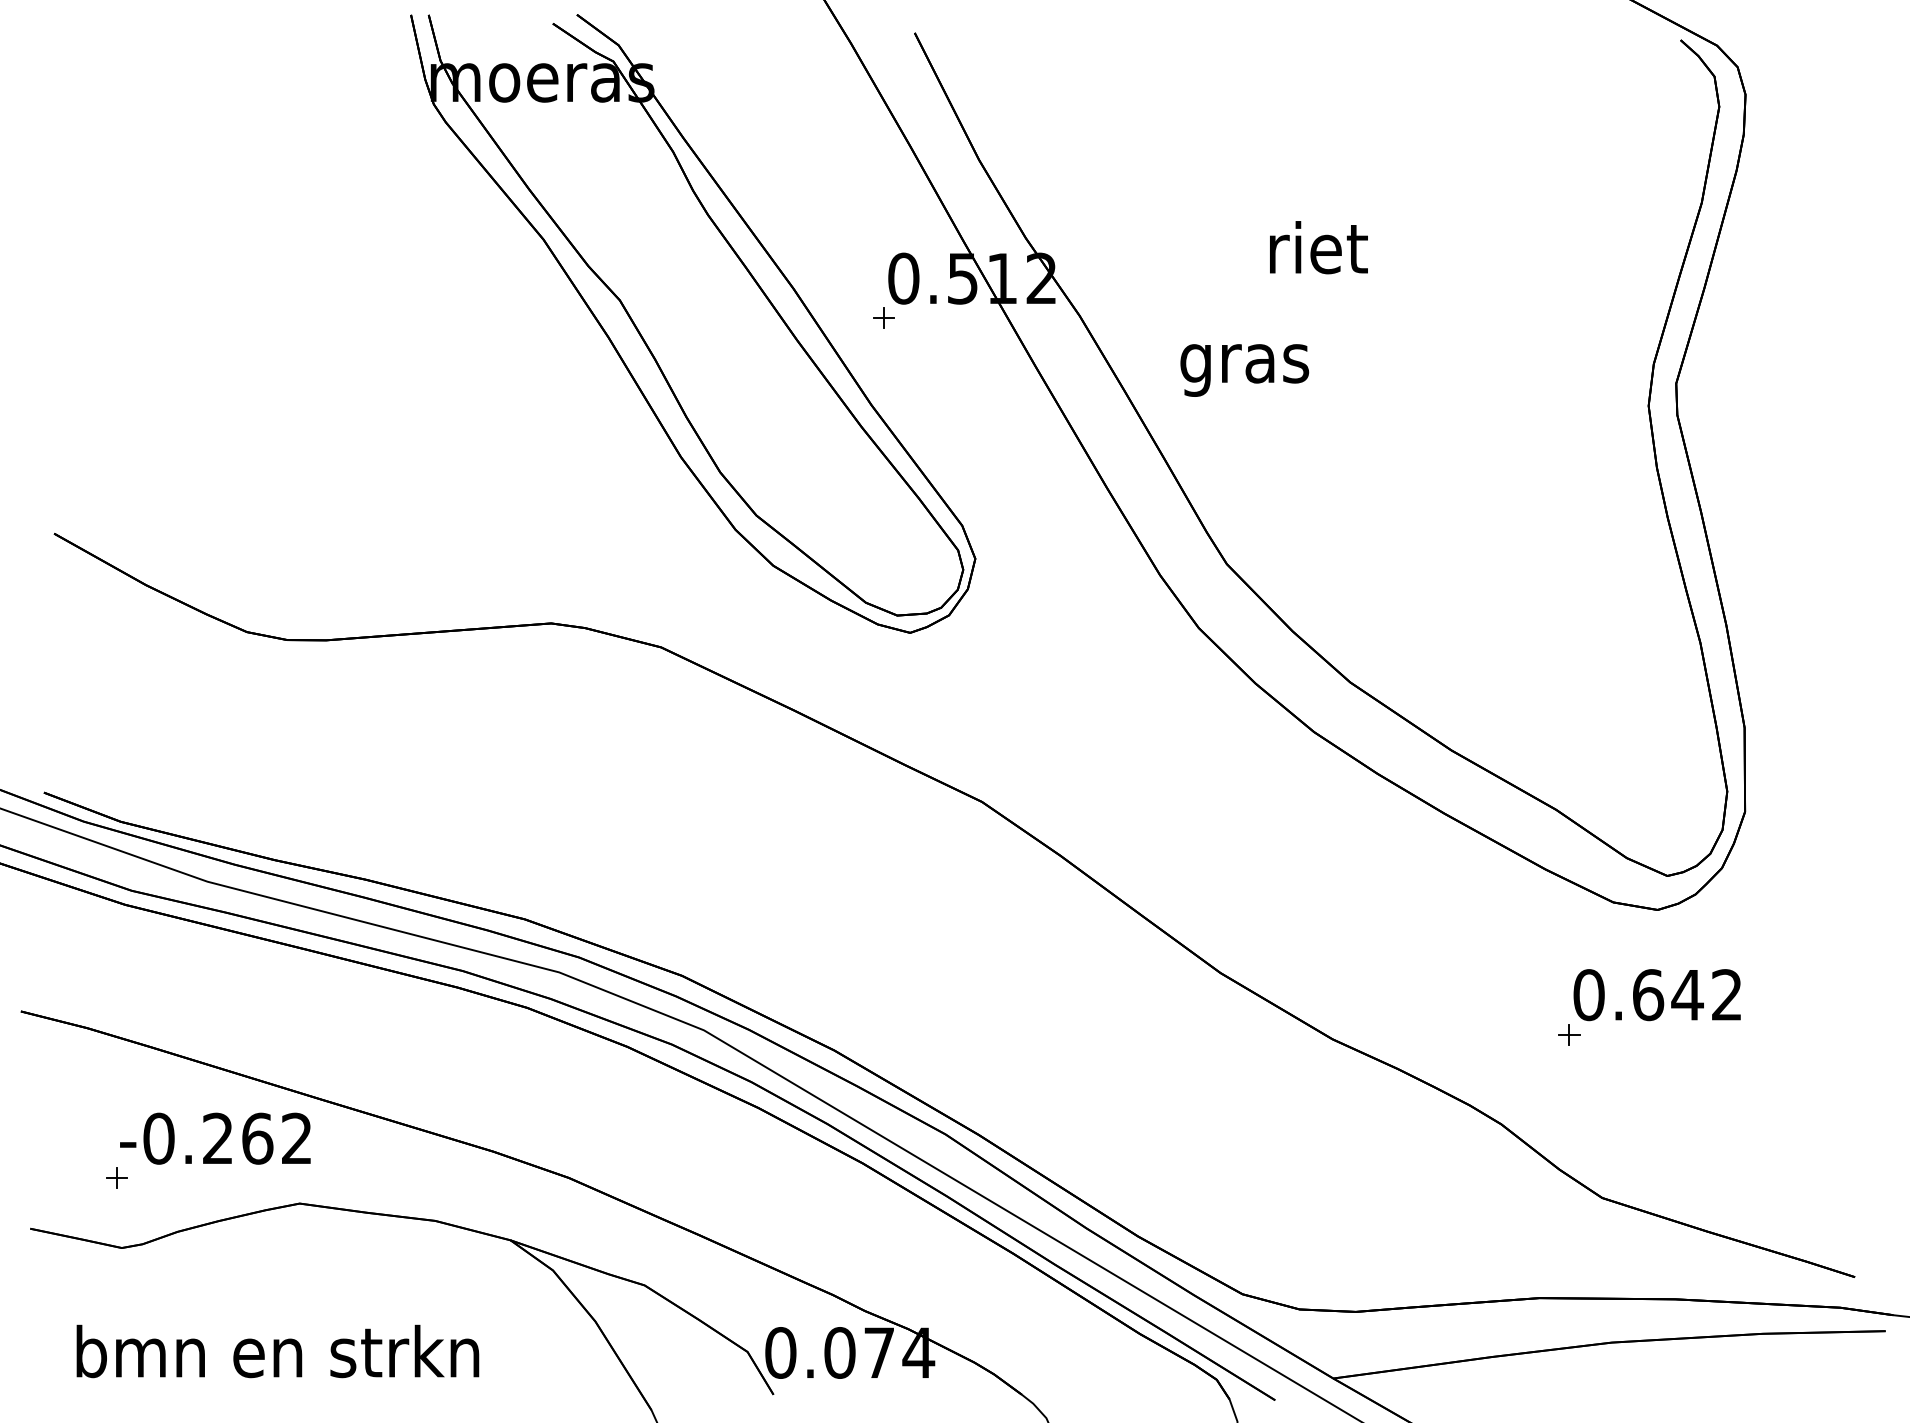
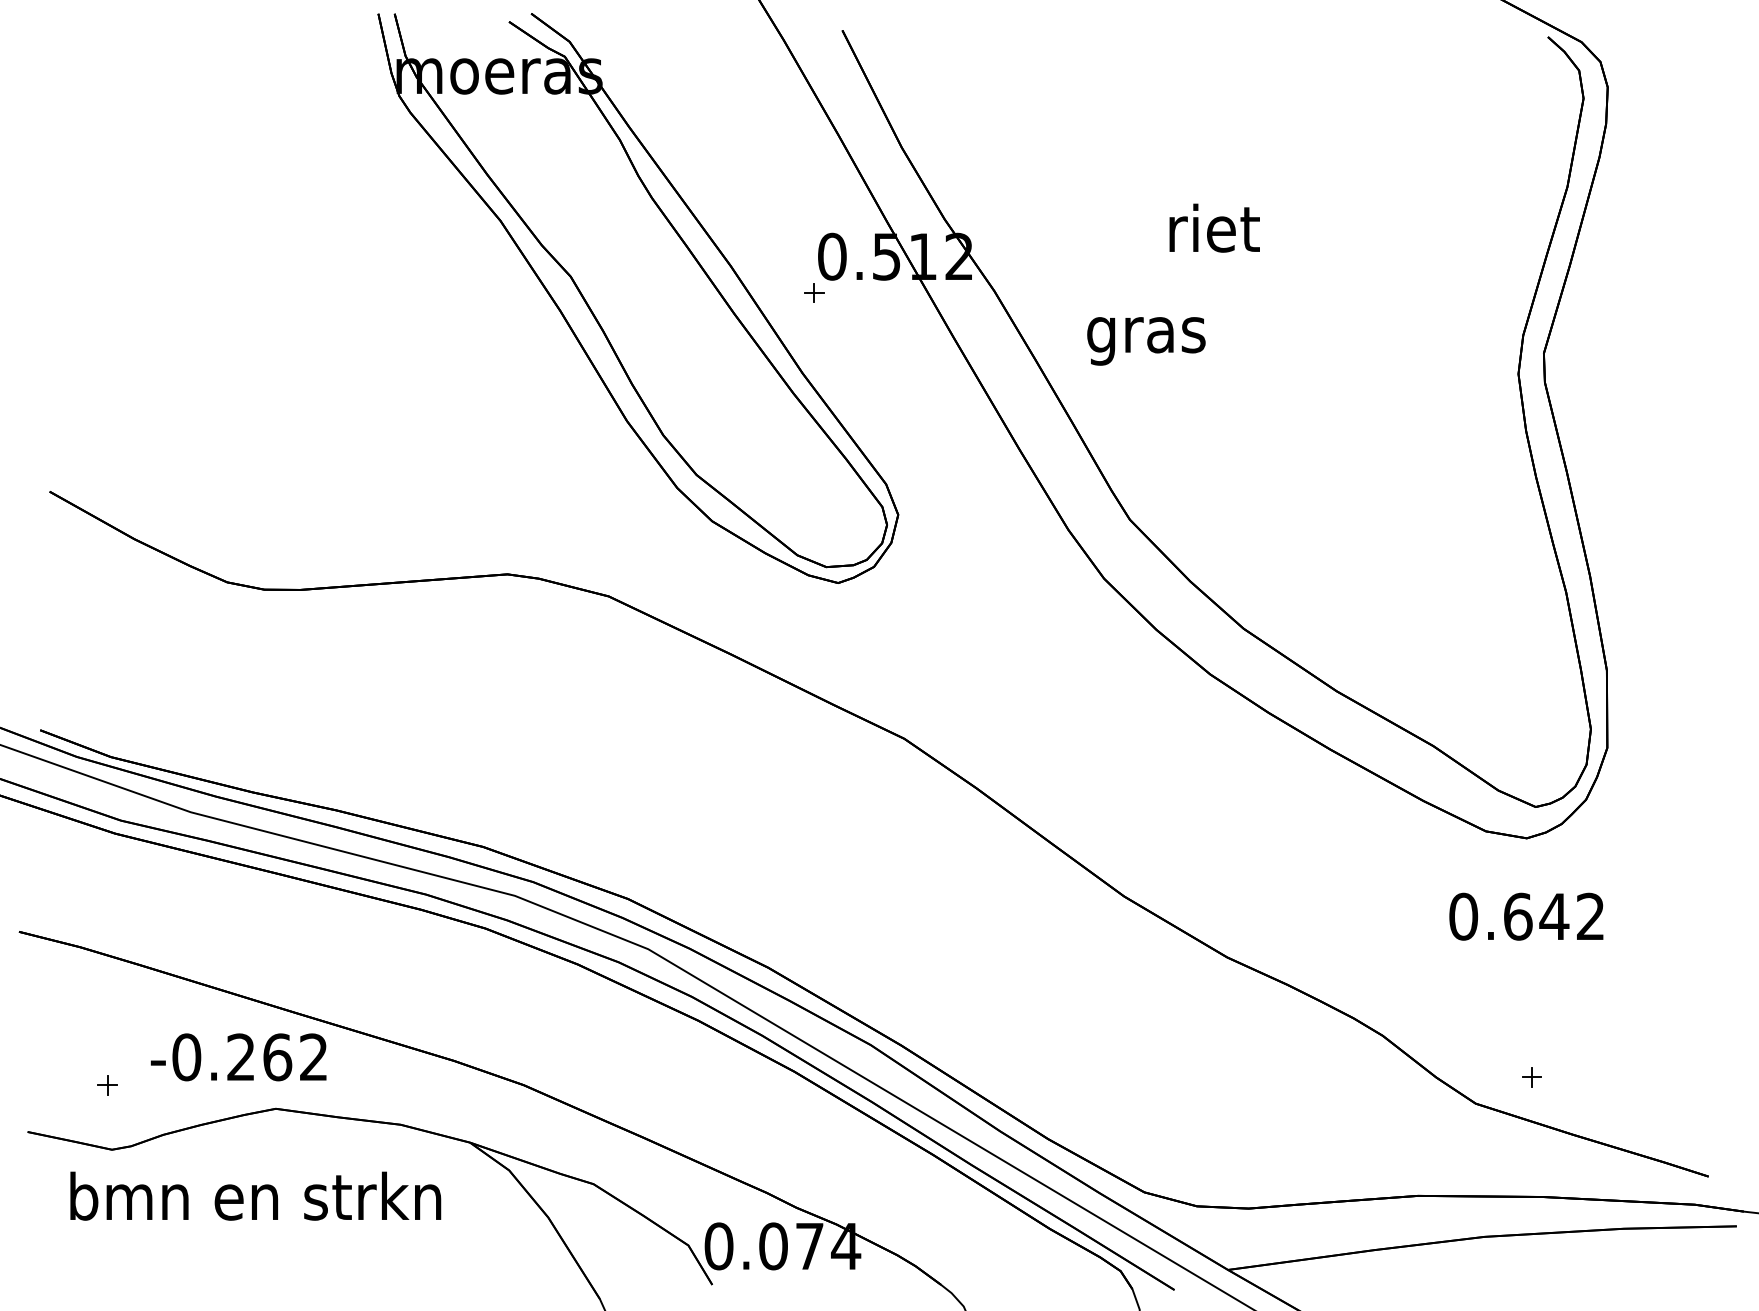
part: (1569, 1034) -> (1532, 1077), moved
text: (215, 1138) -> (238, 1057), moved
text: (277, 1351) -> (255, 1196), moved

